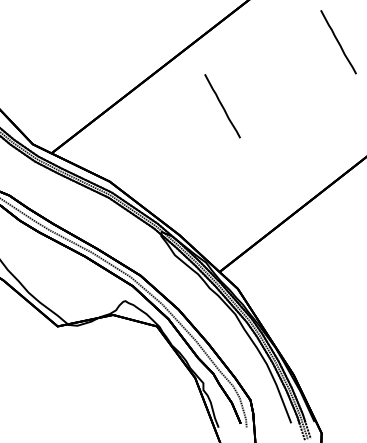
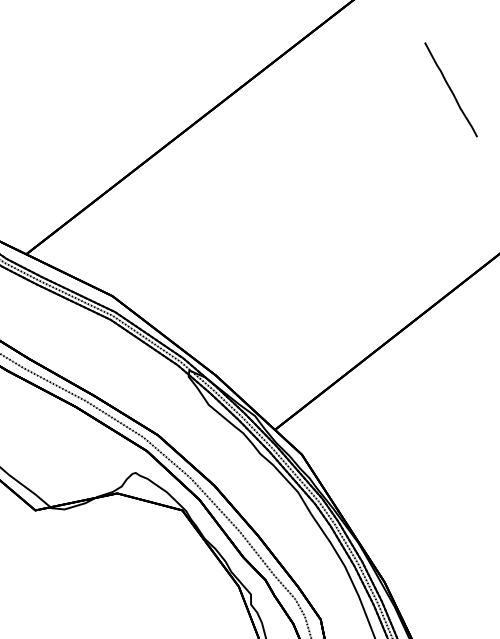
line: (222, 106) -> (279, 184), removed

